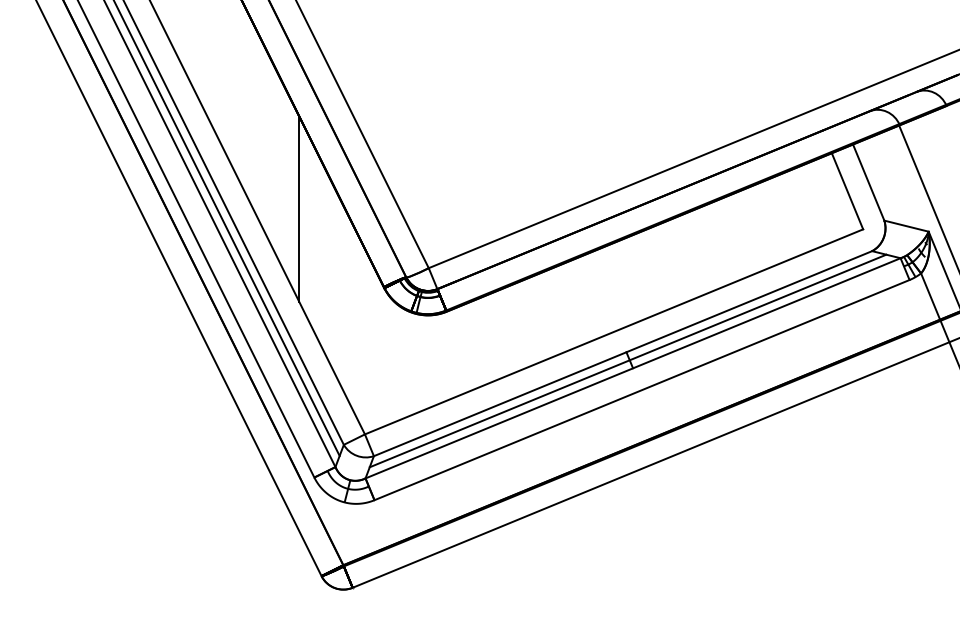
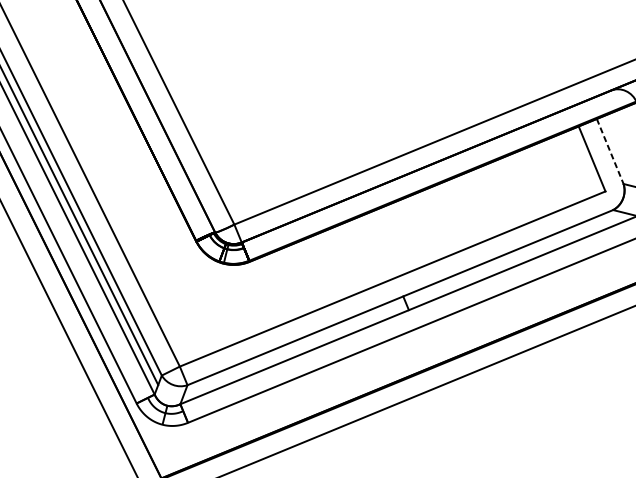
line: (868, 183) -> (610, 152), solid -> dashed
line: (299, 209) -> (123, 174), removed
line: (627, 360) -> (404, 303), removed

